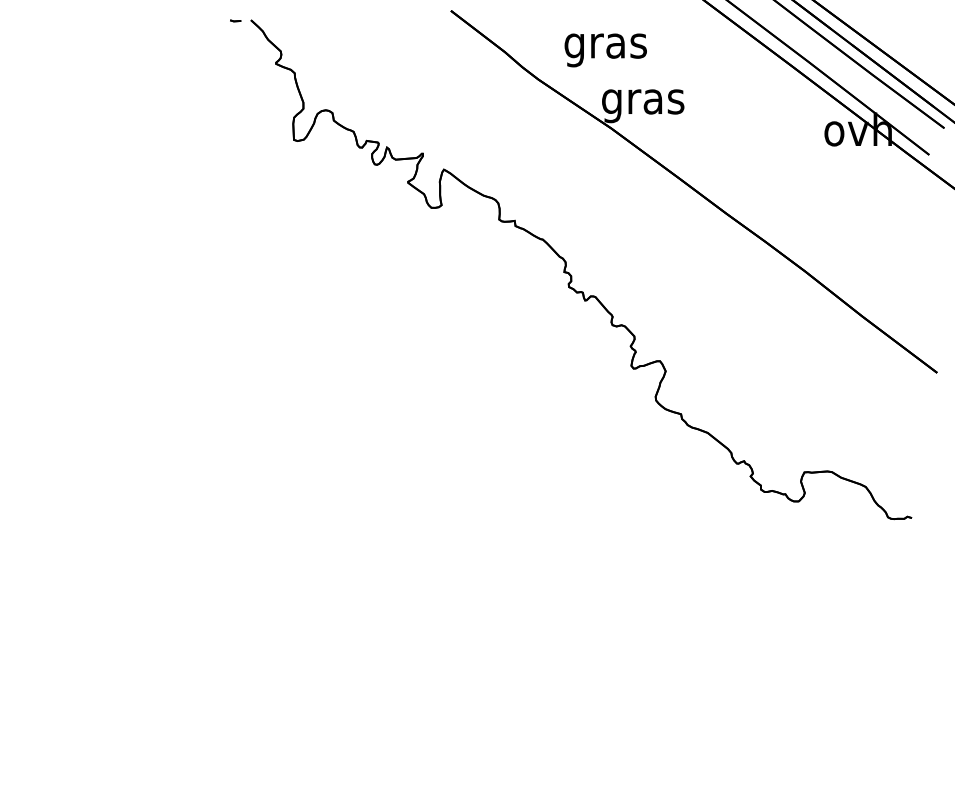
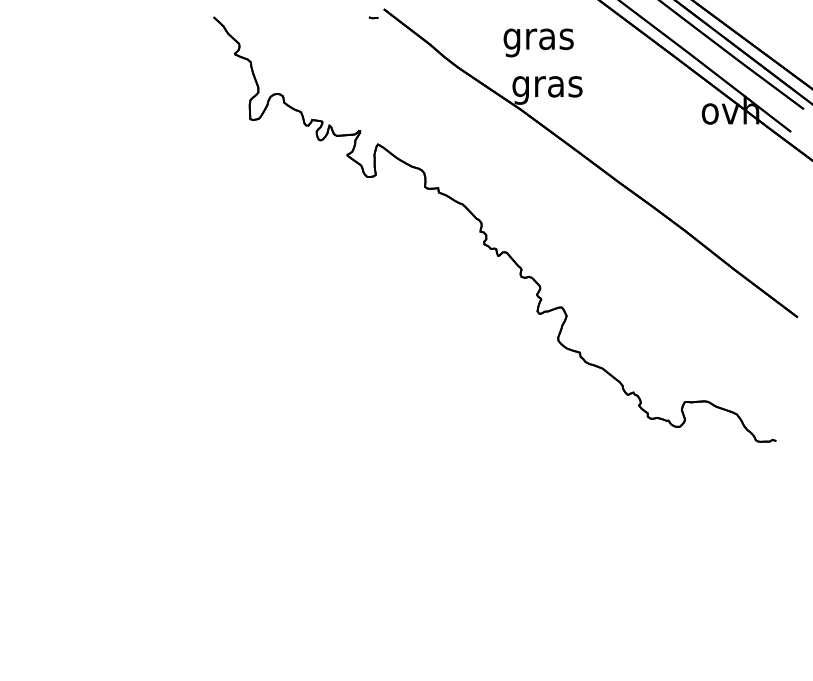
part: (235, 20) -> (373, 17), moved
text: (605, 49) -> (538, 42), moved

